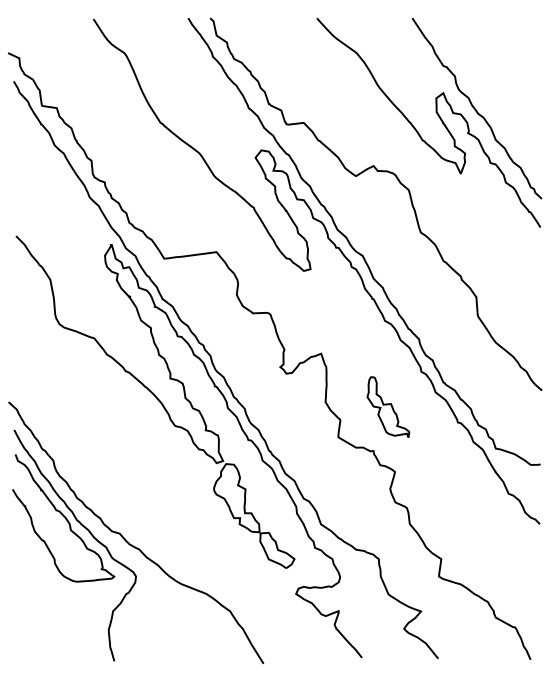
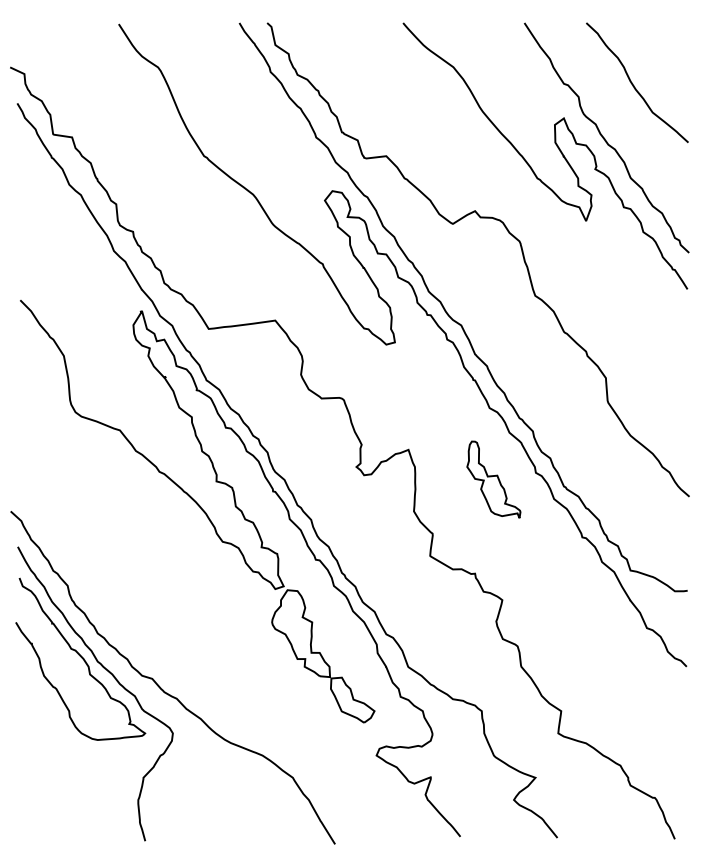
curve: (498, 66) -> (634, 84), added
part: (388, 406) -> (494, 478), moved

